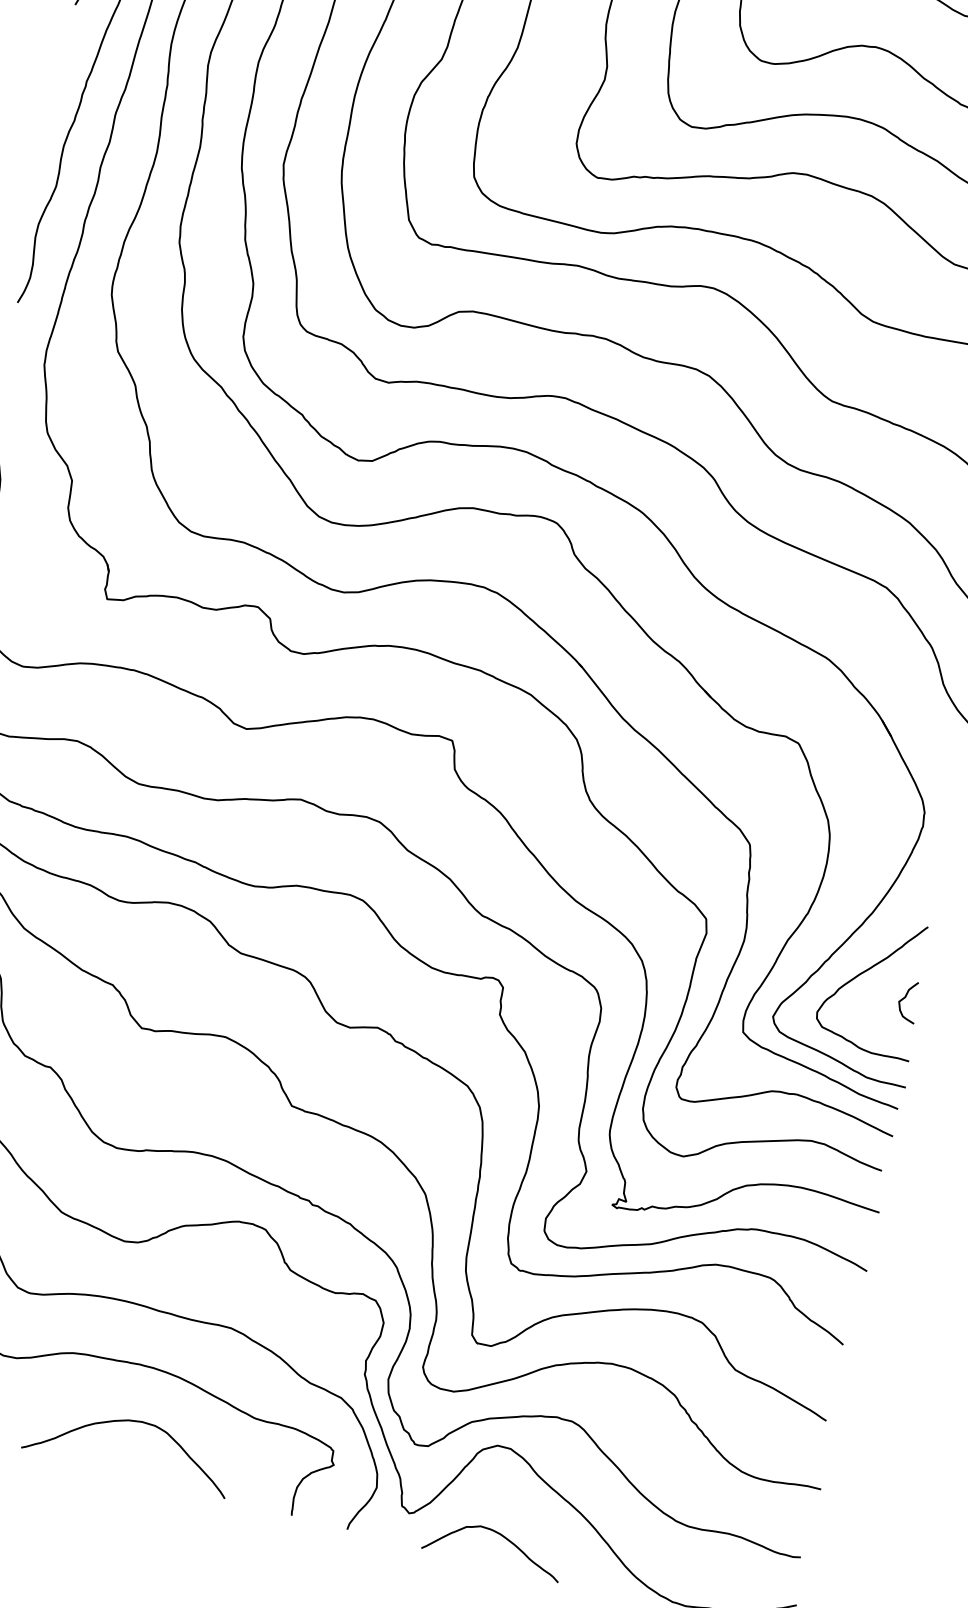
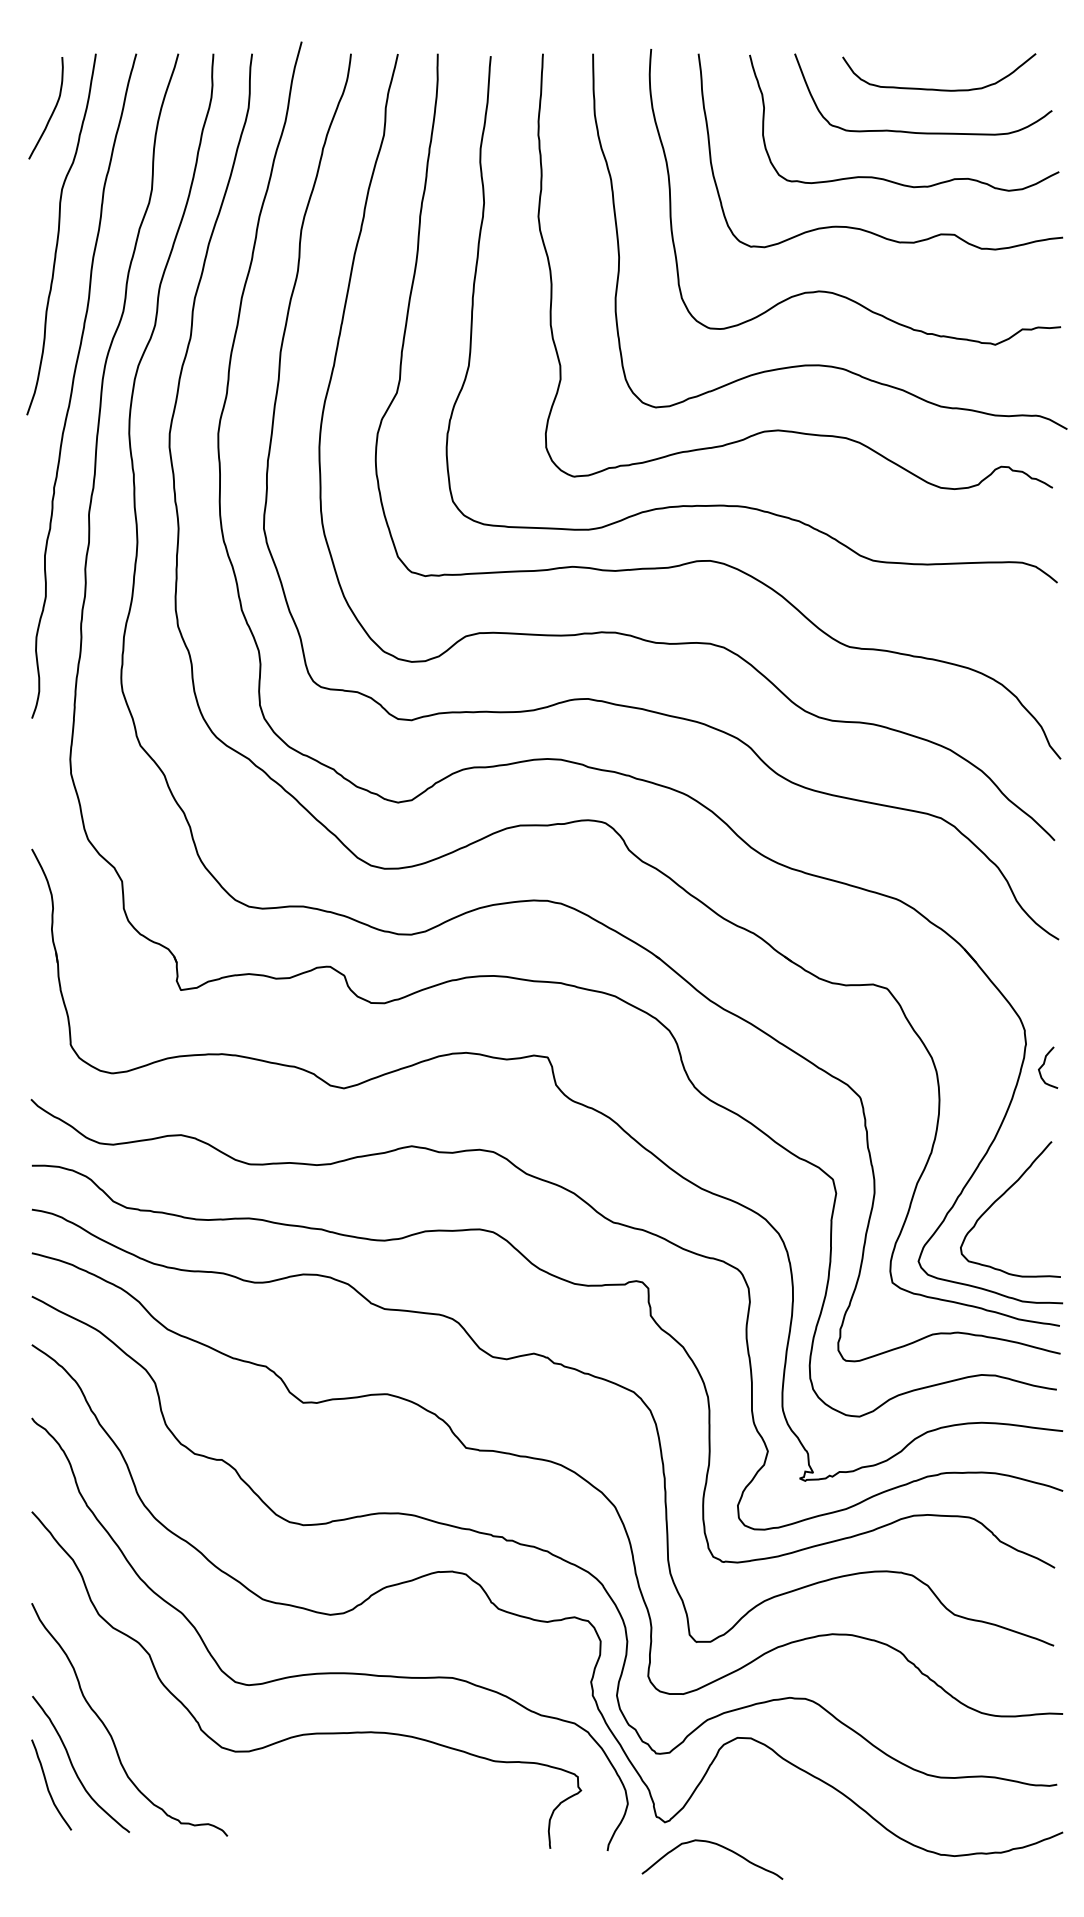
curve: (905, 997) -> (1044, 1064), moved
curve: (128, 1421) -> (371, 1790), removed
curve: (502, 1537) -> (719, 1846), moved

